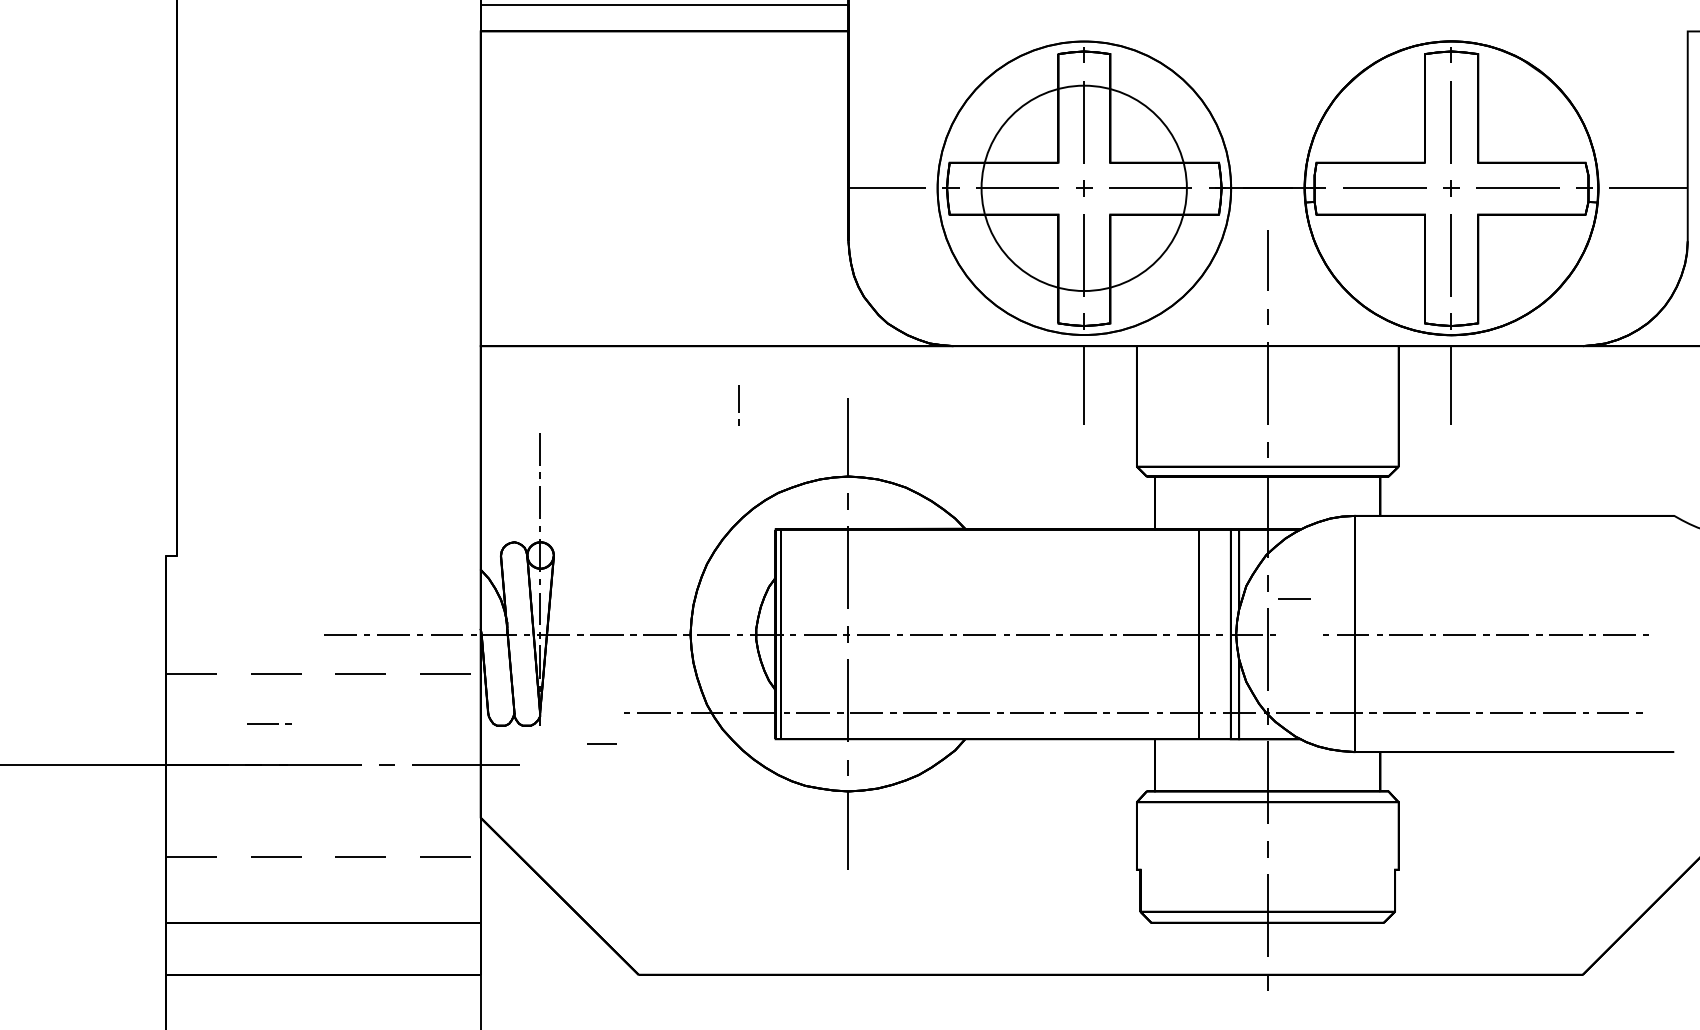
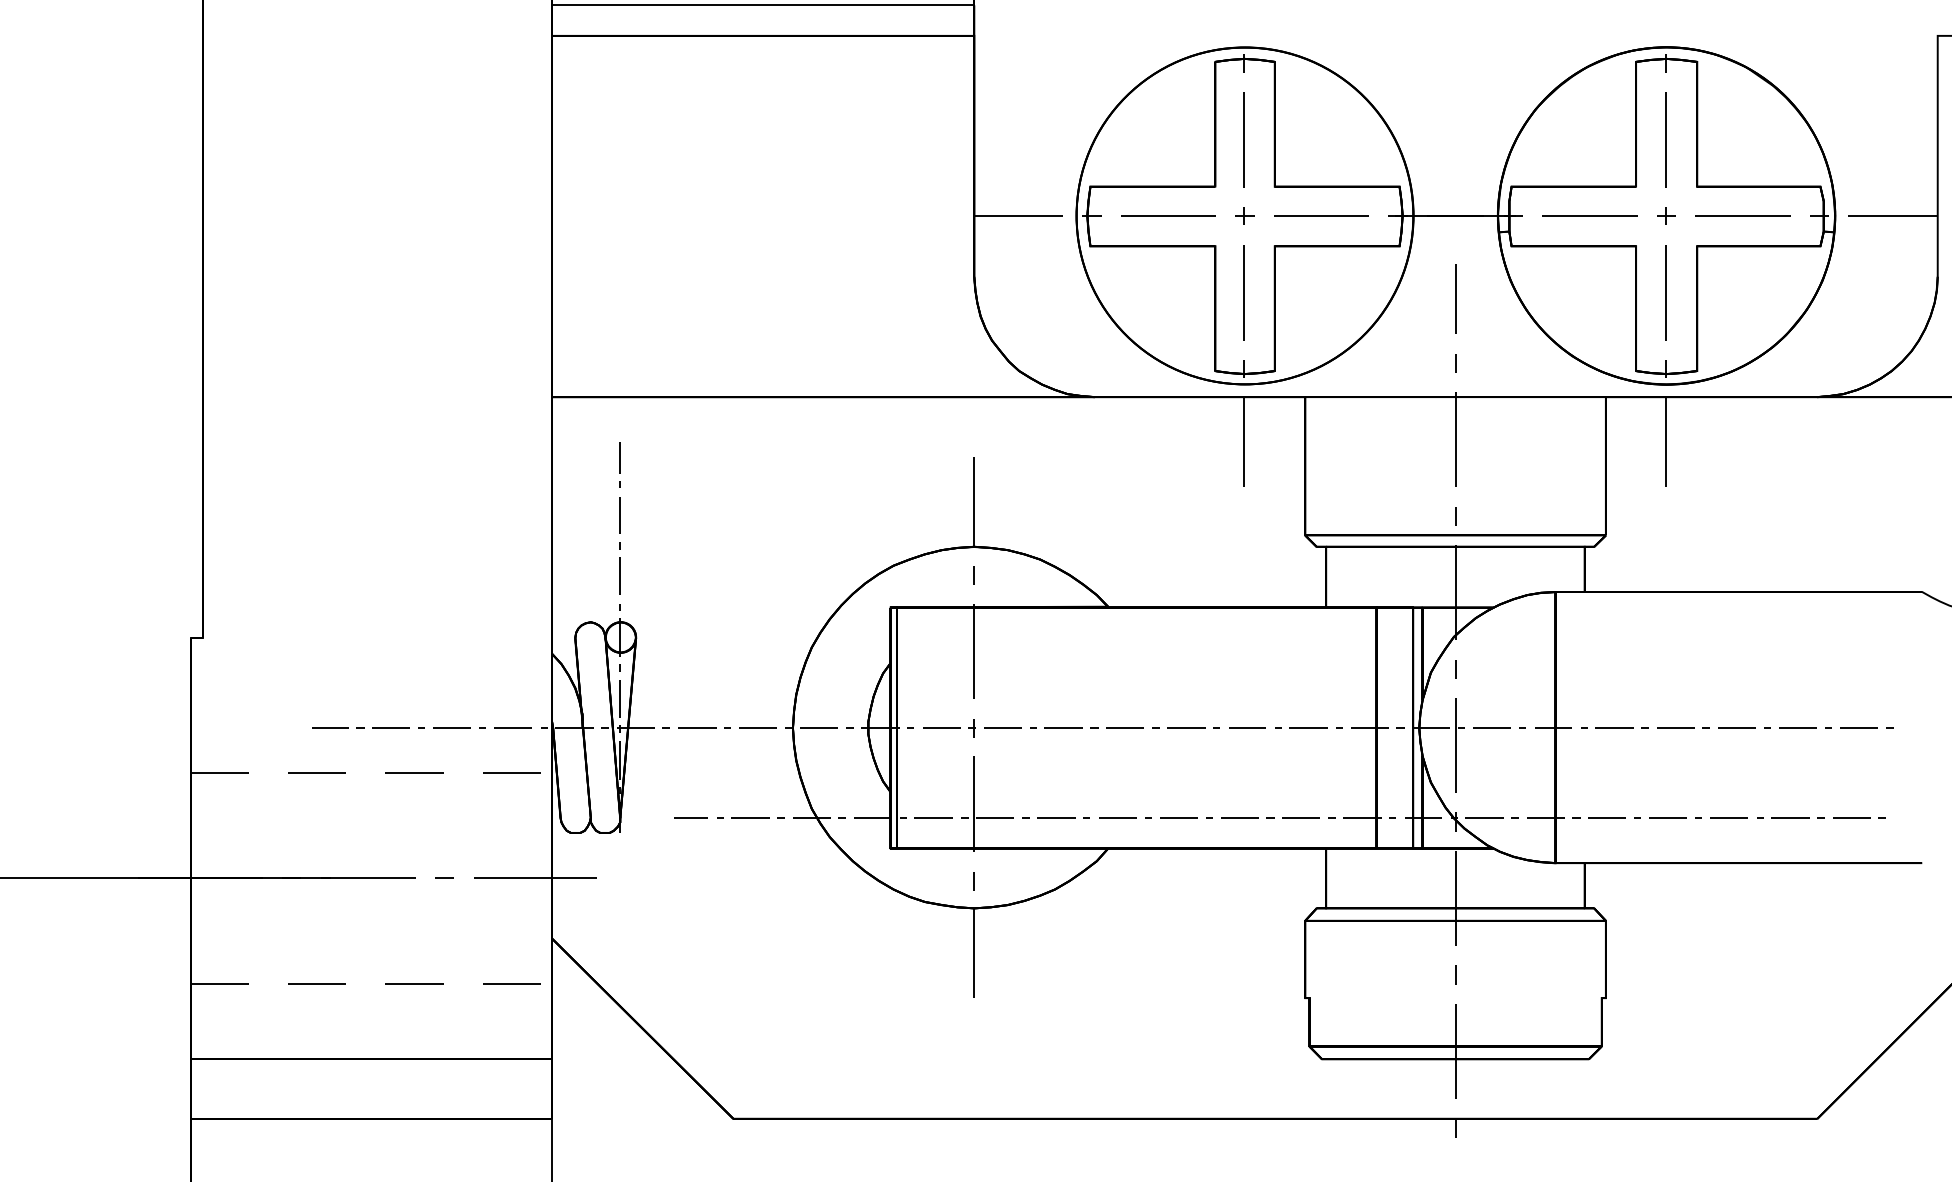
circle: (1083, 188) -> (1244, 216), size x1.43
line: (738, 405) -> (619, 465), moved
line: (1294, 598) -> (1492, 728), moved
line: (269, 723) -> (338, 728), moved
line: (601, 743) -> (690, 817), moved

